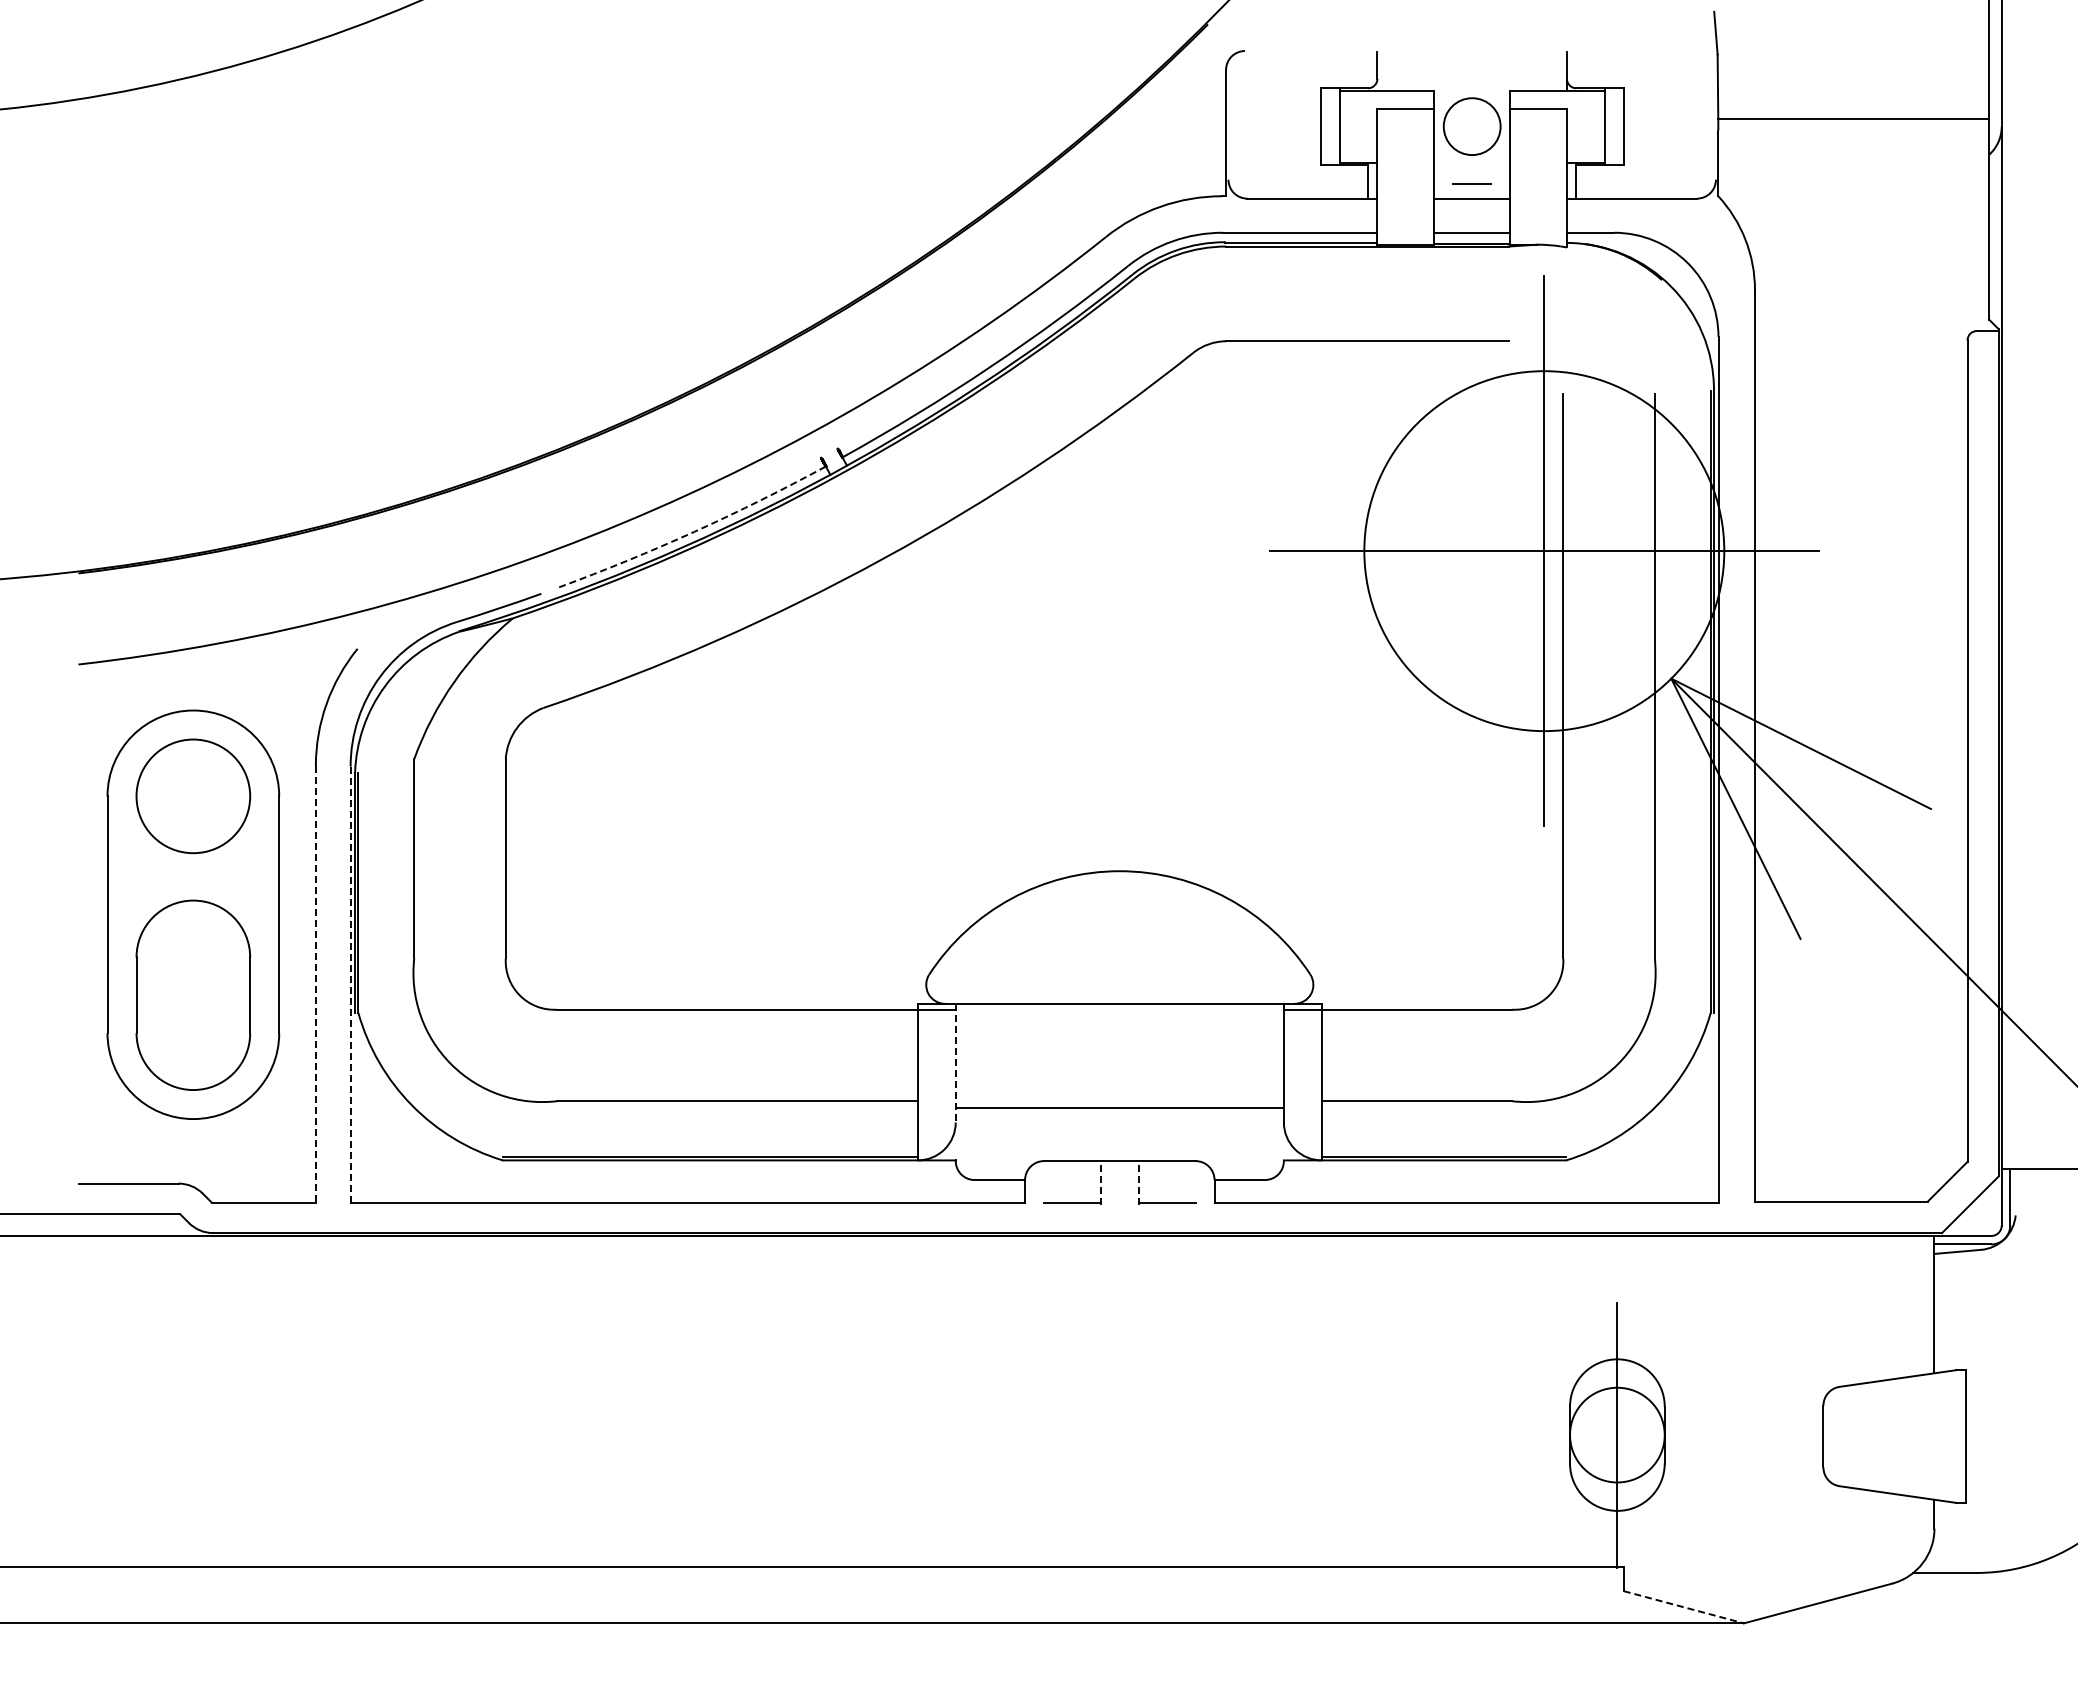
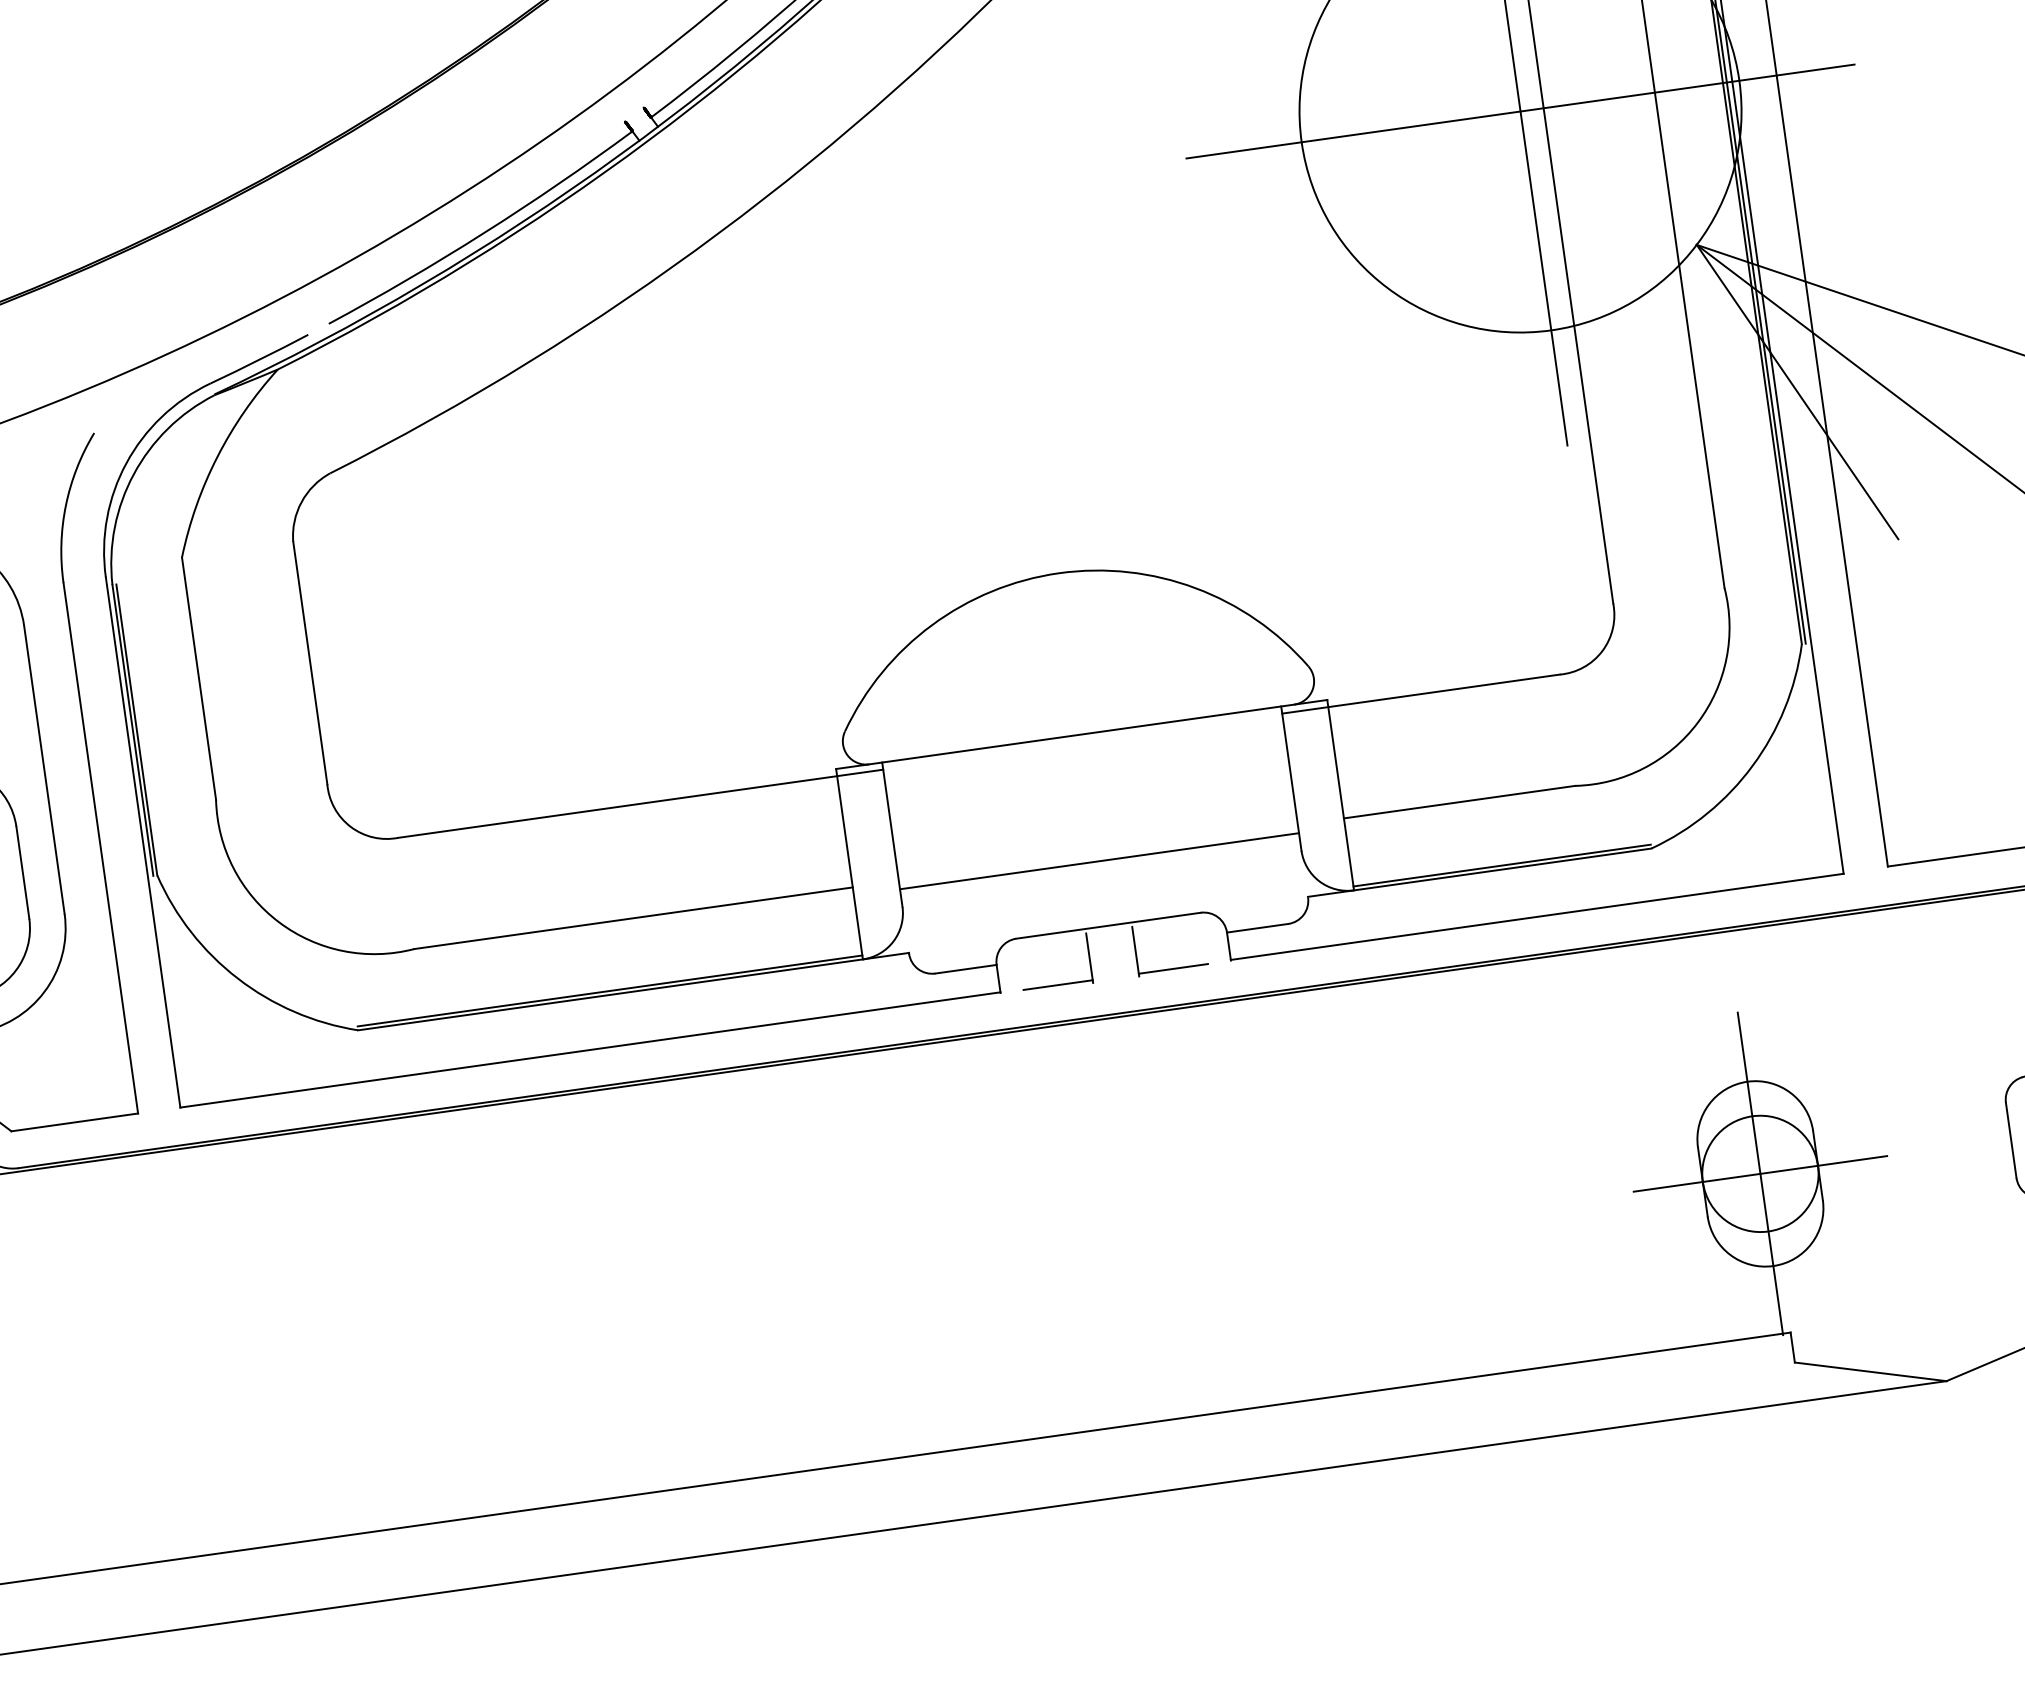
arc: (694, 531) -> (483, 232), dashed -> solid
line: (315, 984) -> (100, 848), dashed -> solid
line: (350, 984) -> (142, 842), dashed -> solid
line: (955, 1063) -> (892, 835), dashed -> solid
line: (1100, 1184) -> (1089, 957), dashed -> solid
line: (1138, 1184) -> (1135, 950), dashed -> solid
line: (1617, 1435) -> (1760, 1174), added
line: (1684, 1607) -> (1871, 1372), dashed -> solid

